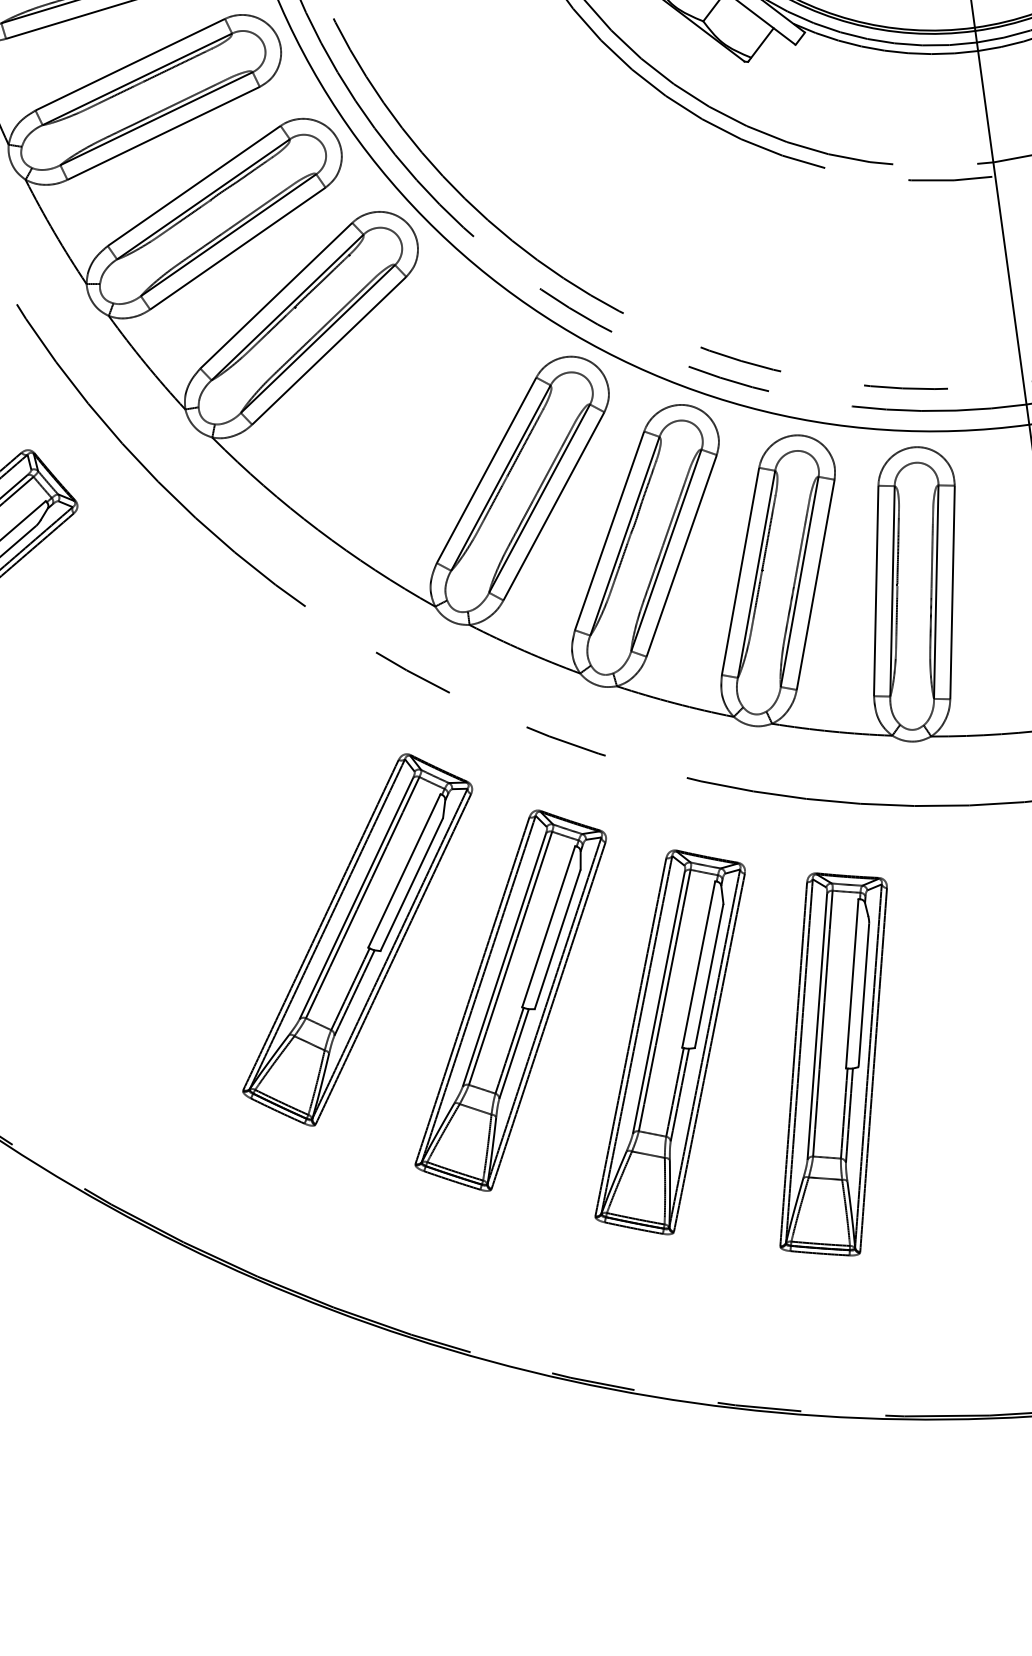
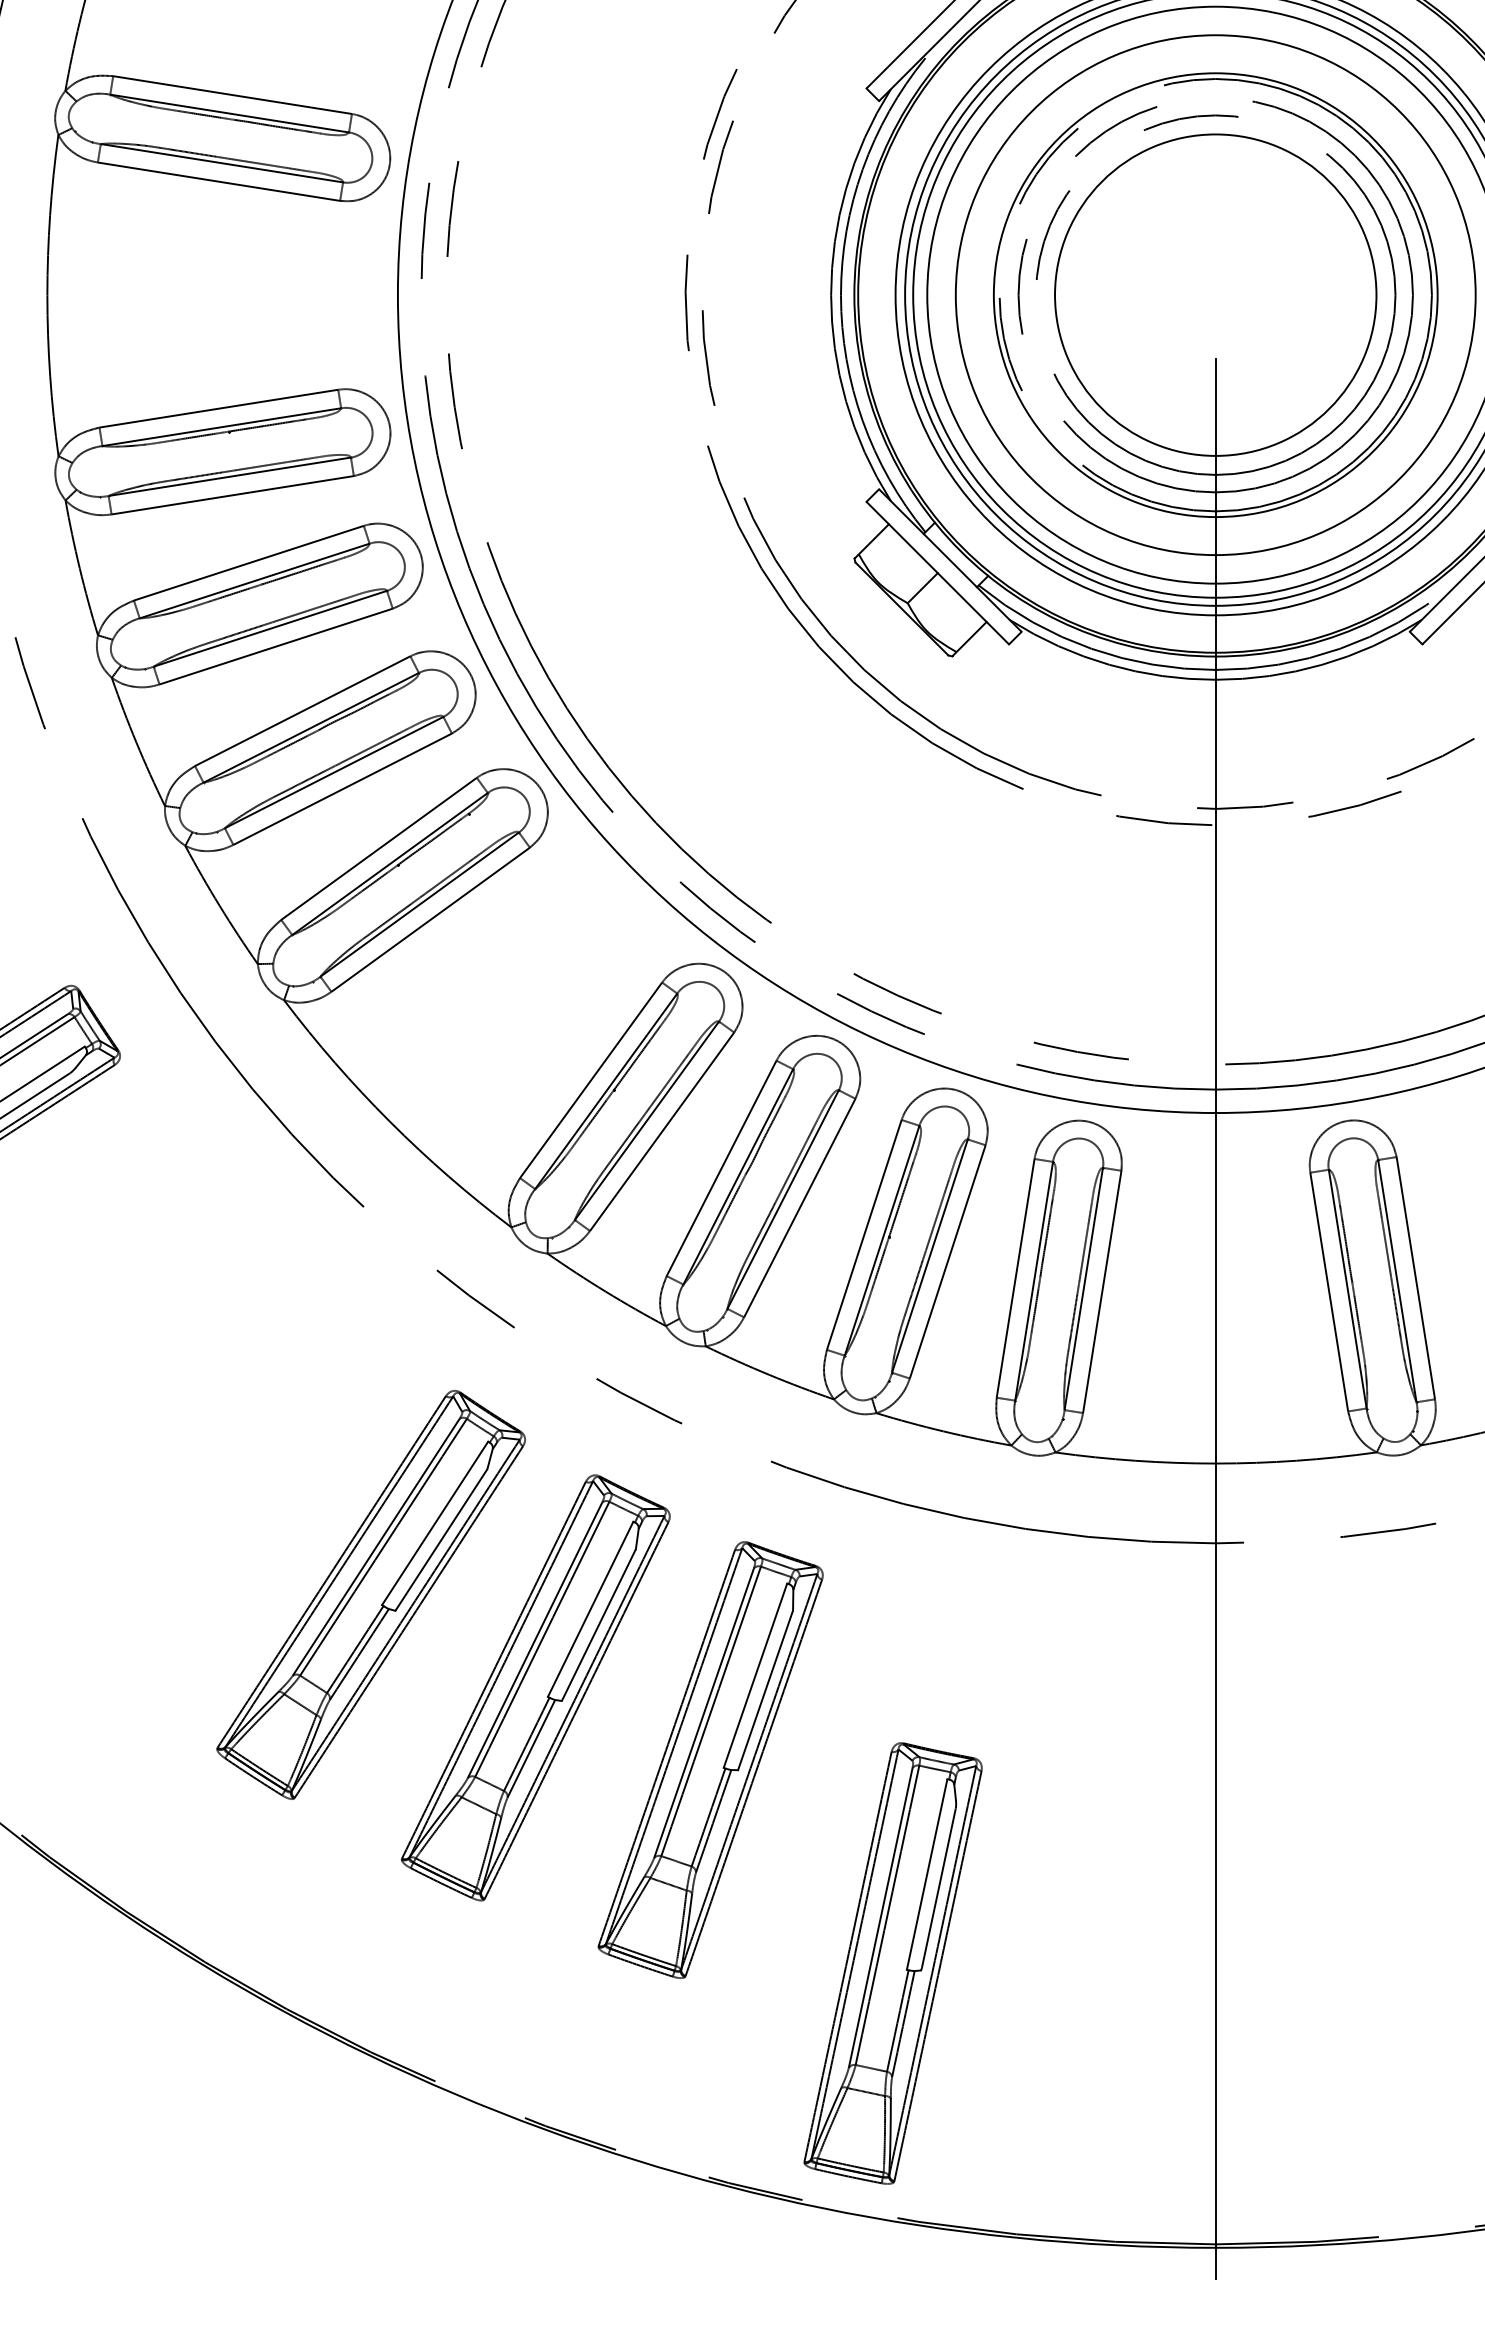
part: (832, 1064) -> (892, 1963), moved

